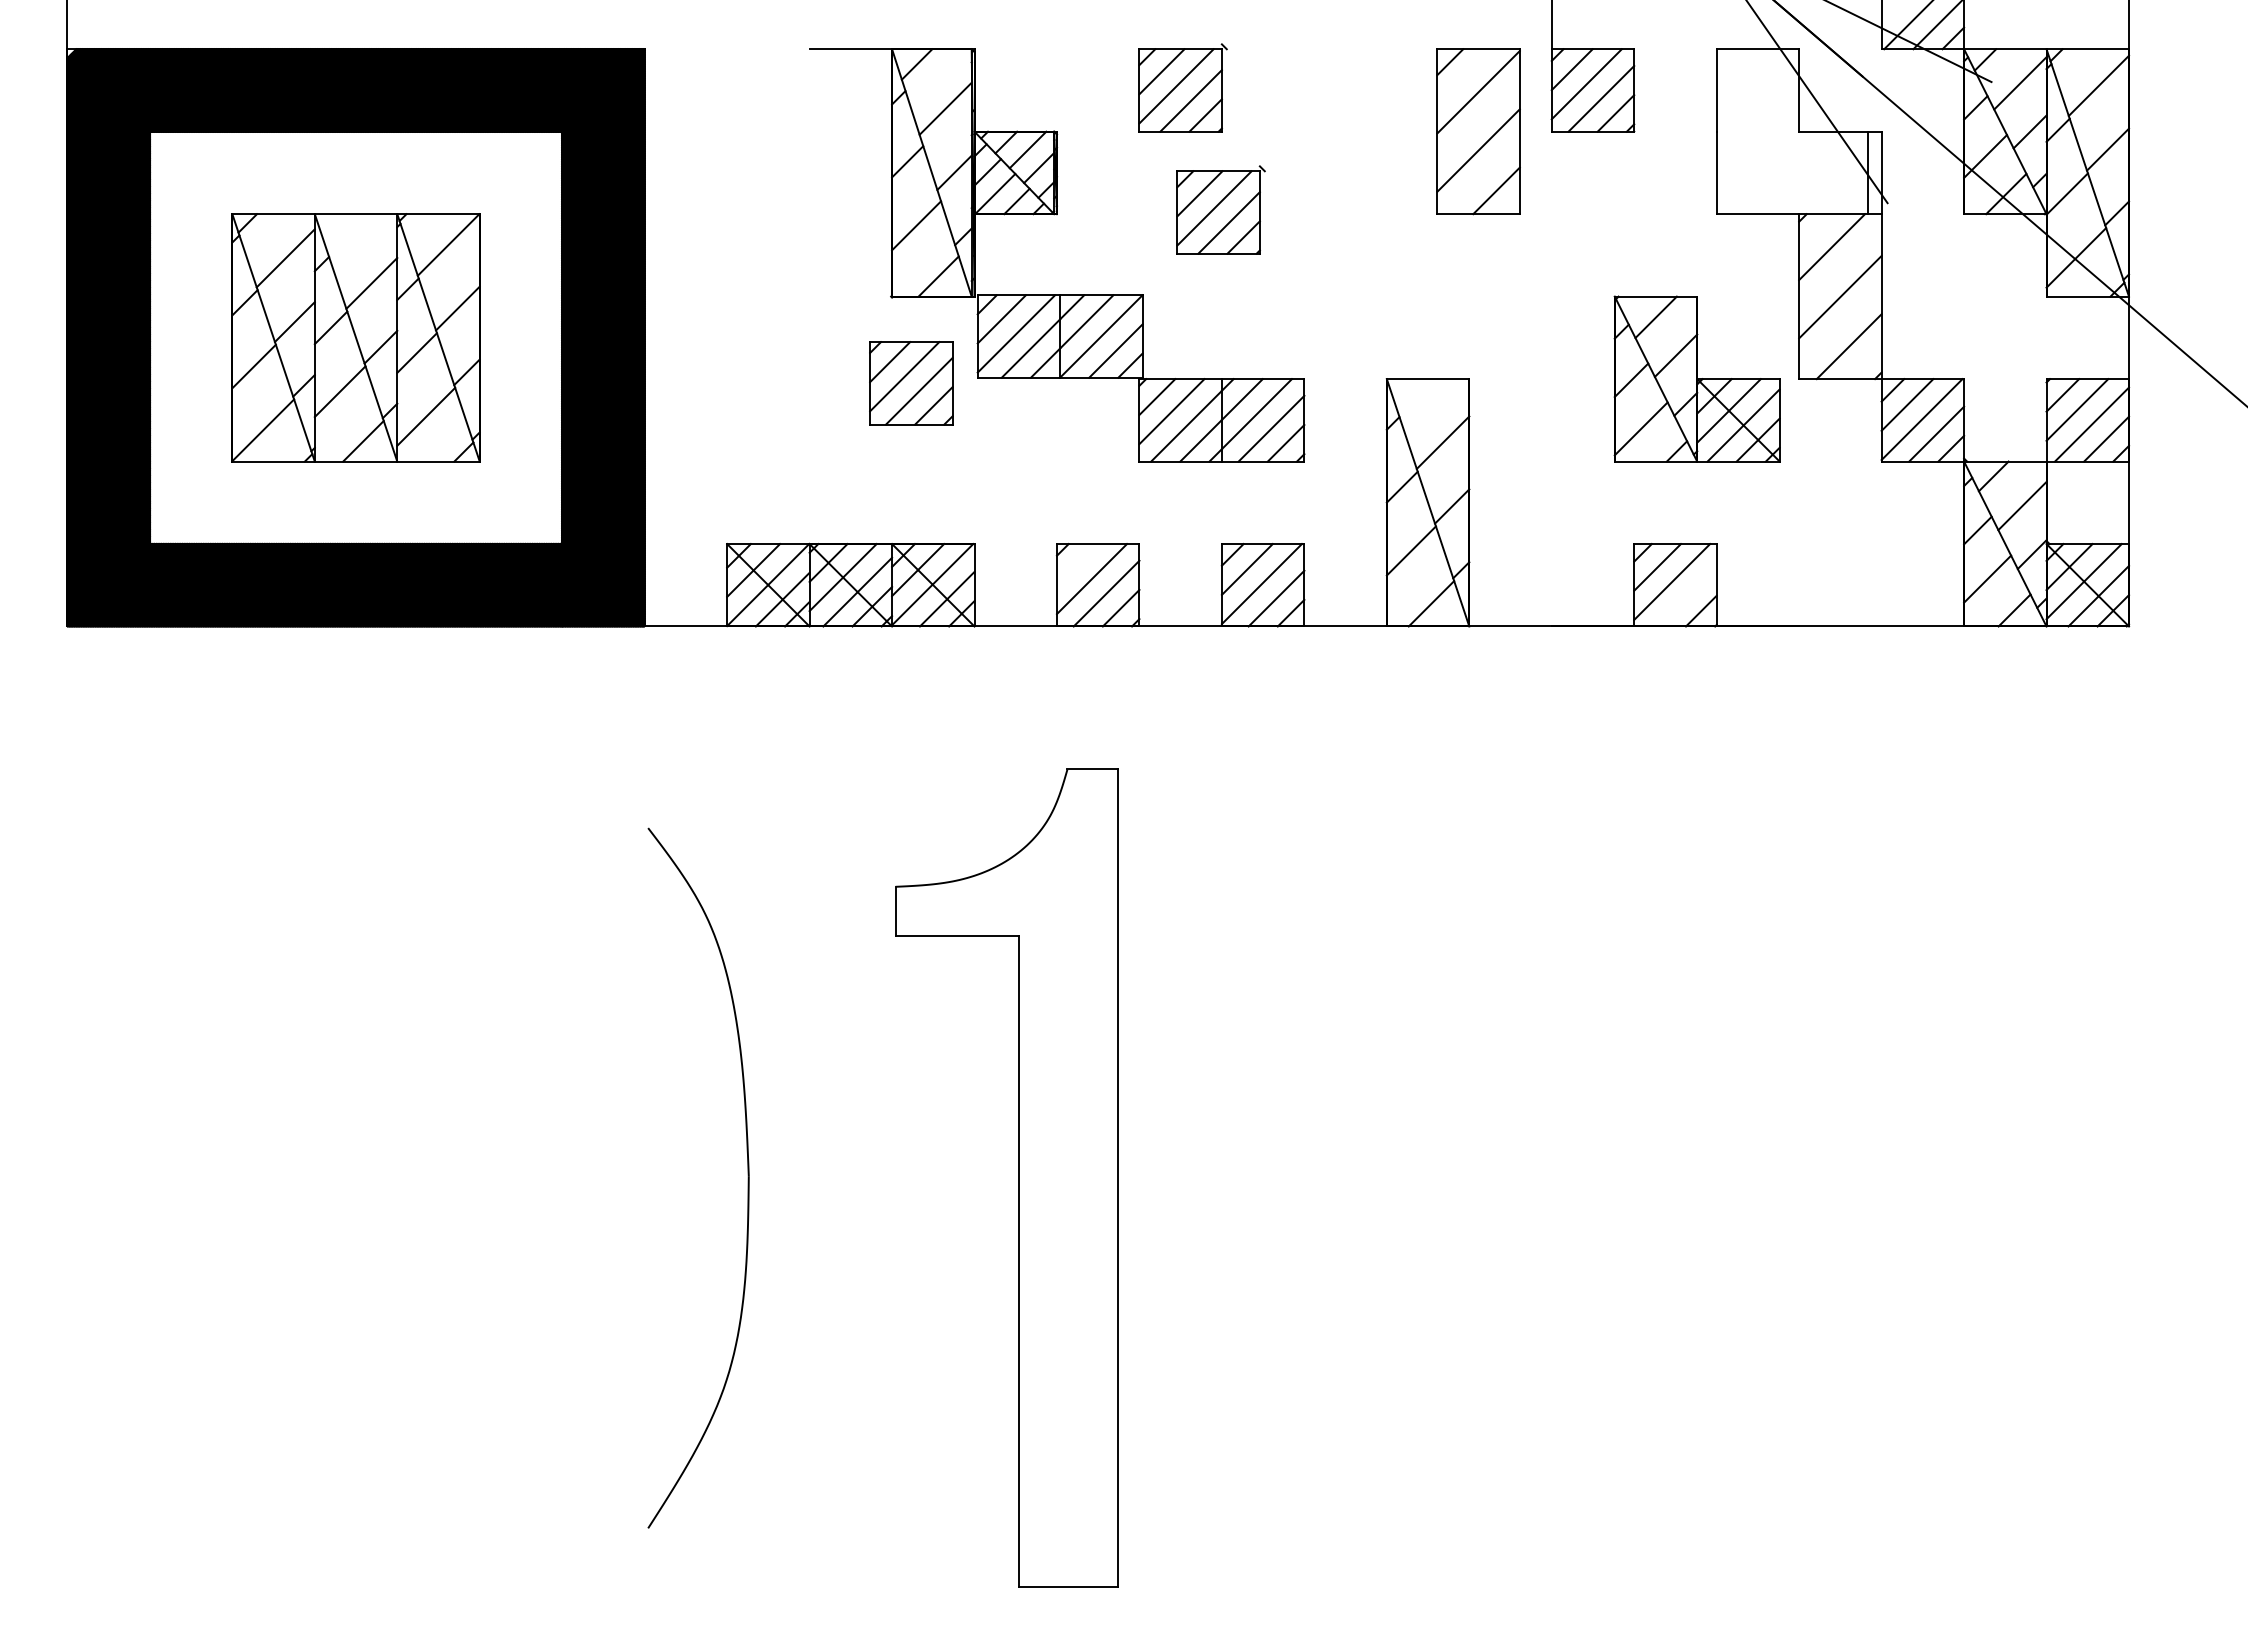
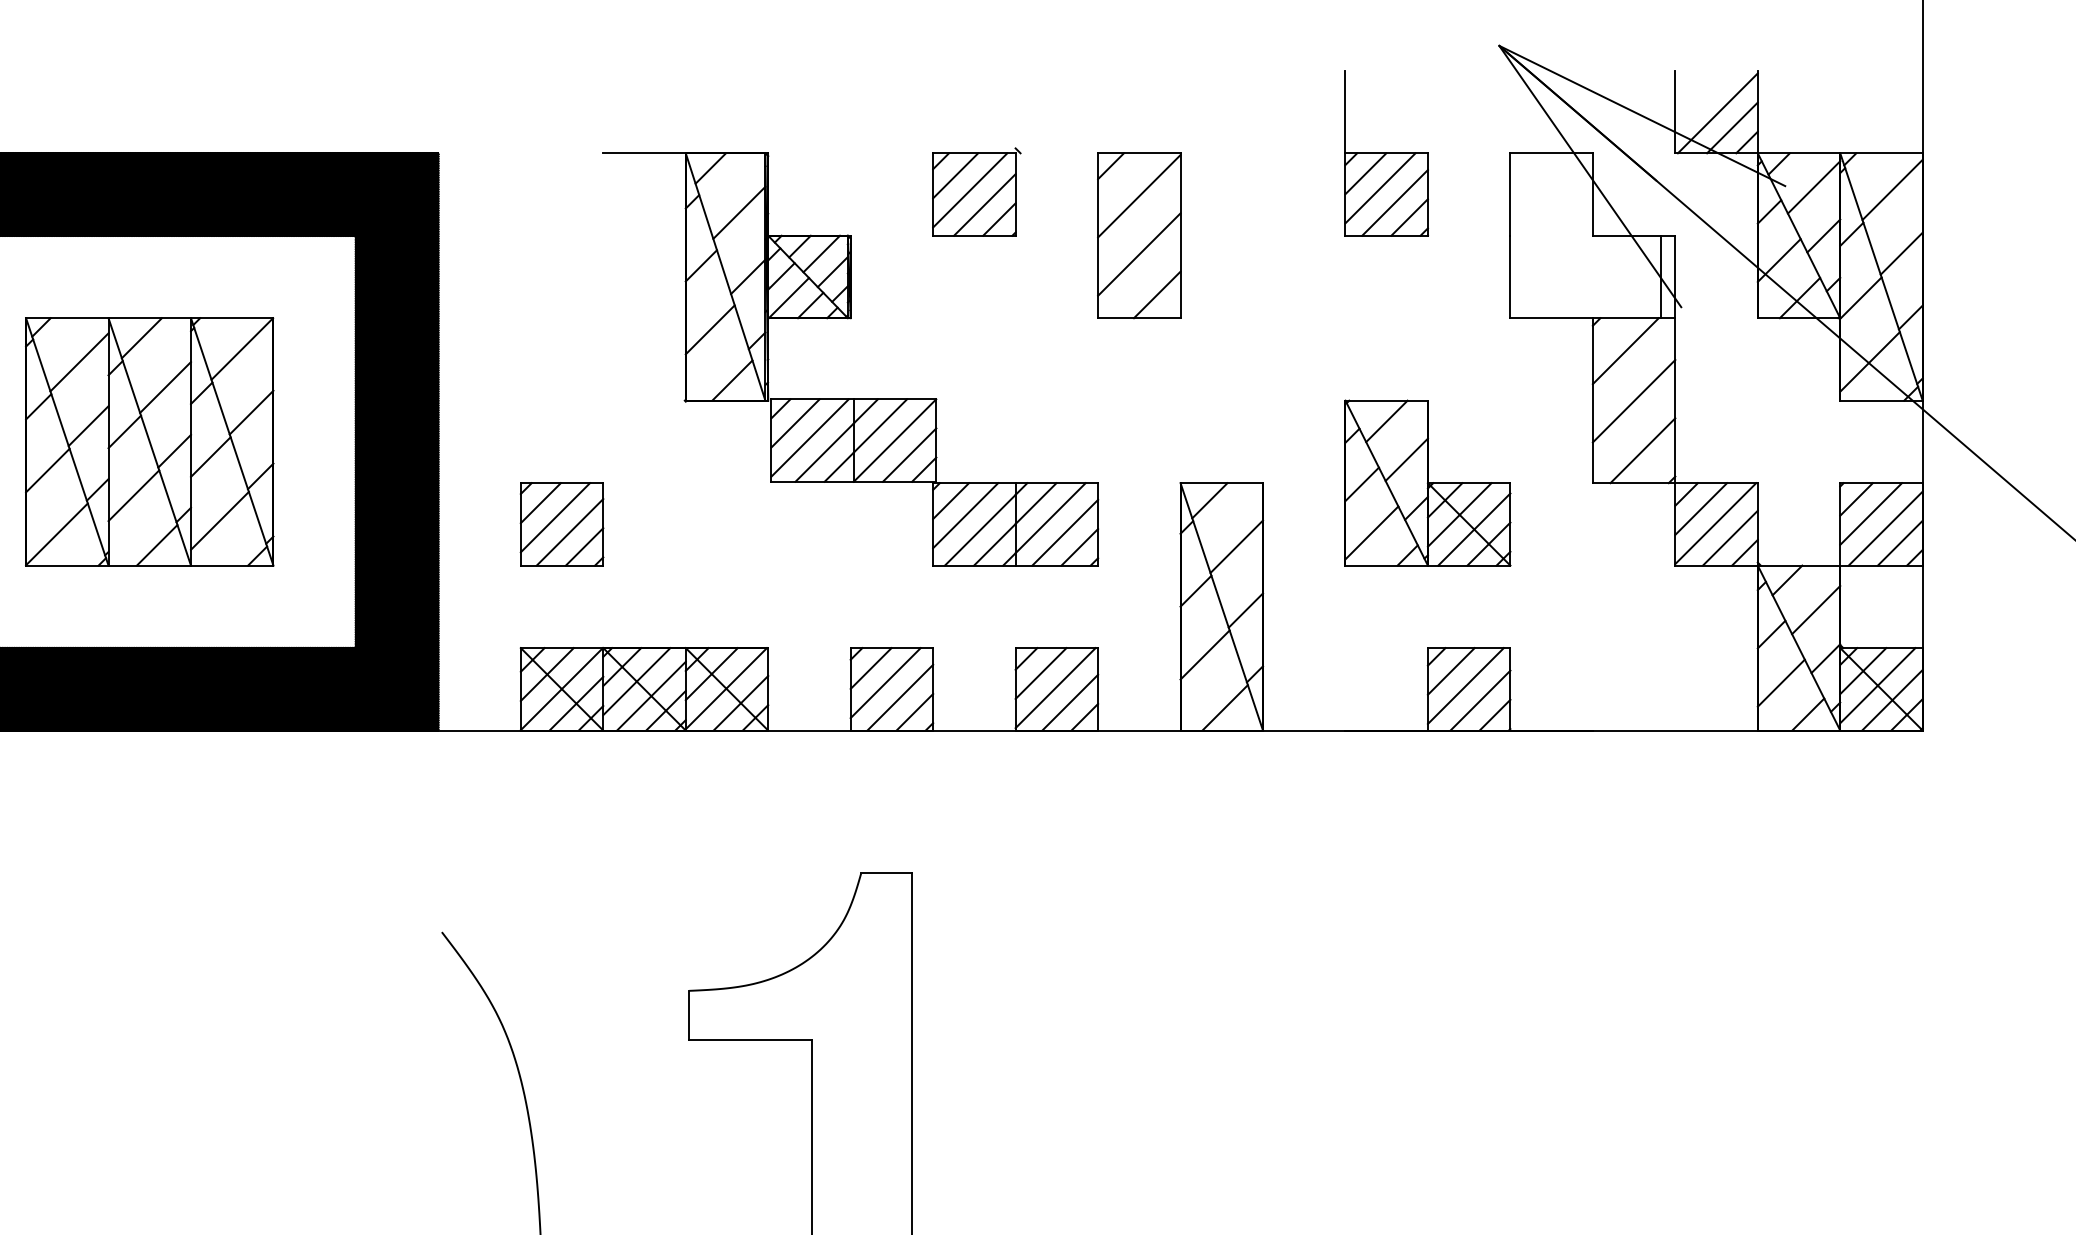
part: (1478, 131) -> (1139, 235), moved
part: (1220, 209) -> (1014, 313), removed
line: (348, 234) -> (142, 338), added
part: (1696, 378) -> (1427, 482), moved
part: (911, 383) -> (562, 524), moved
line: (1415, 396) -> (1209, 500), added
line: (1076, 564) -> (870, 668), added
line: (1686, 596) -> (1480, 700), added

